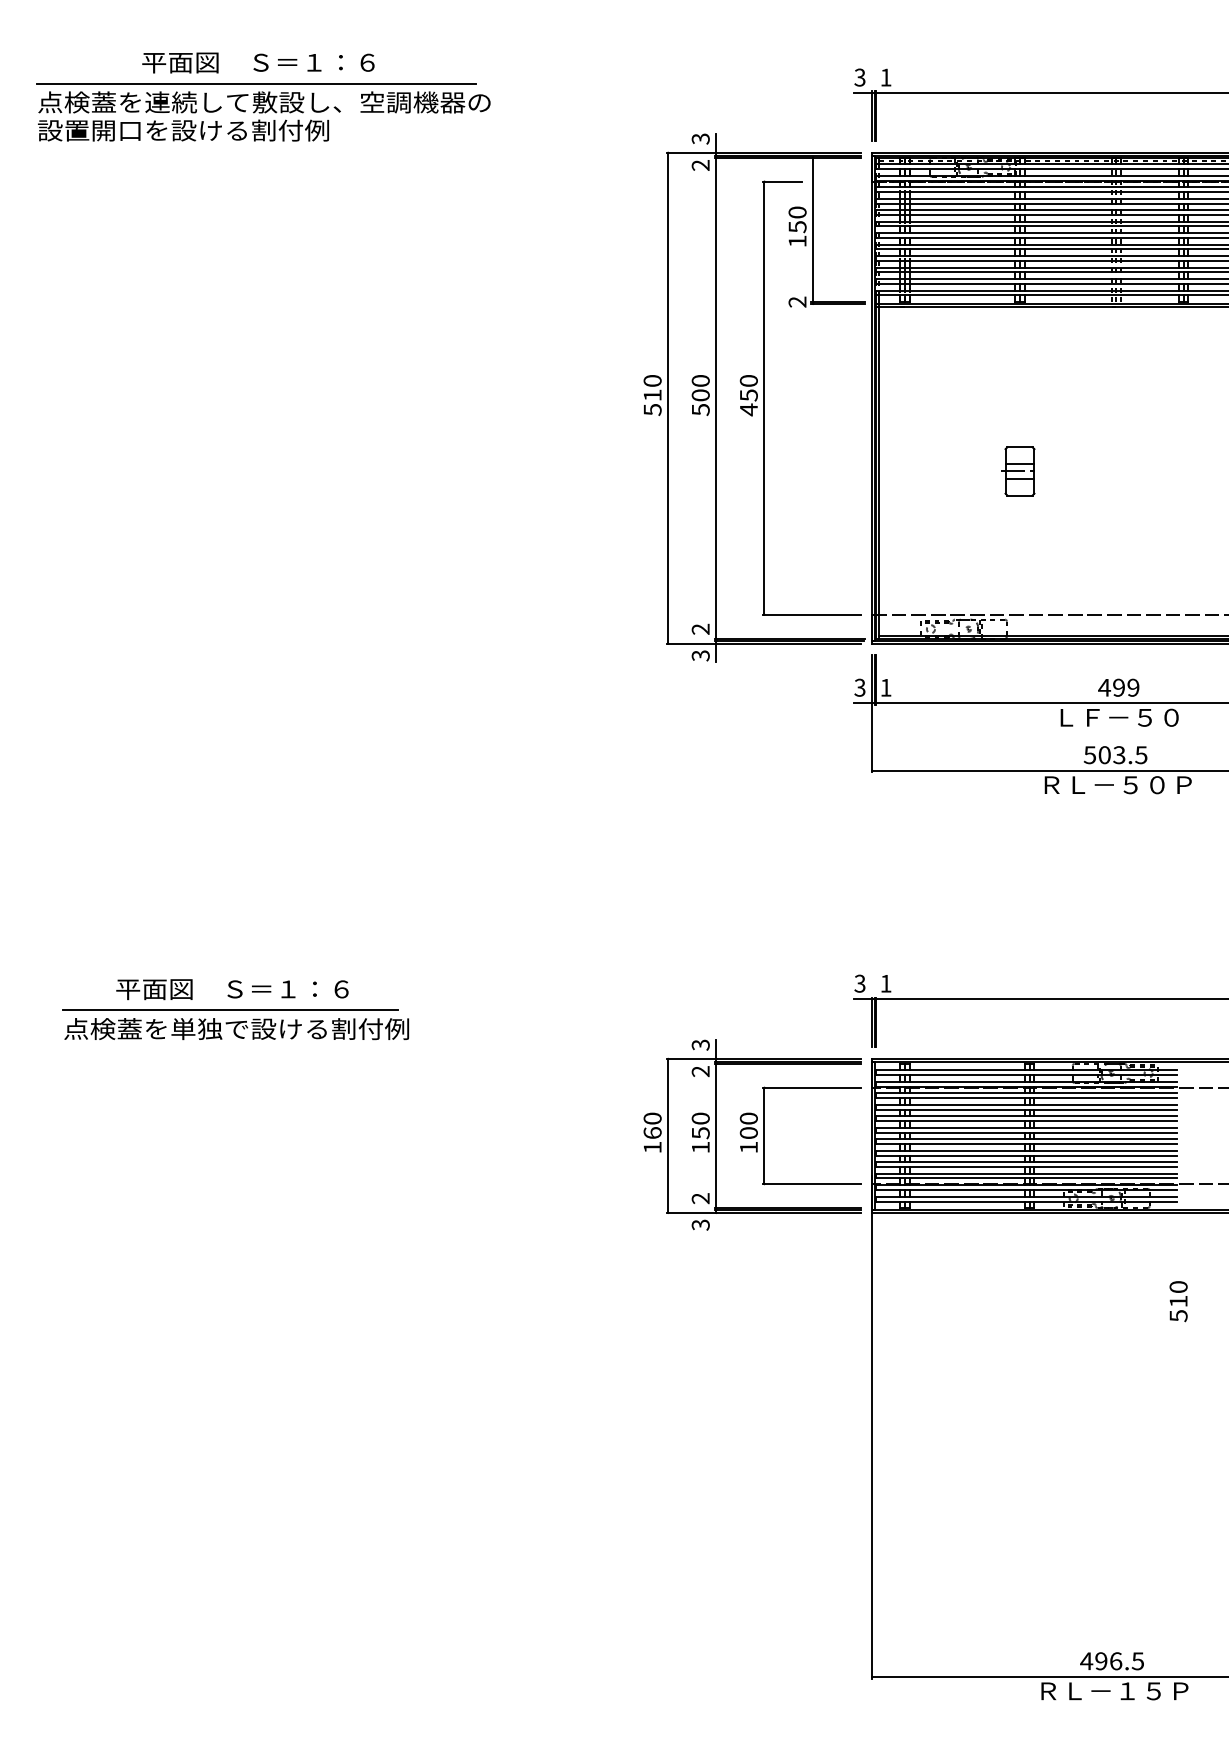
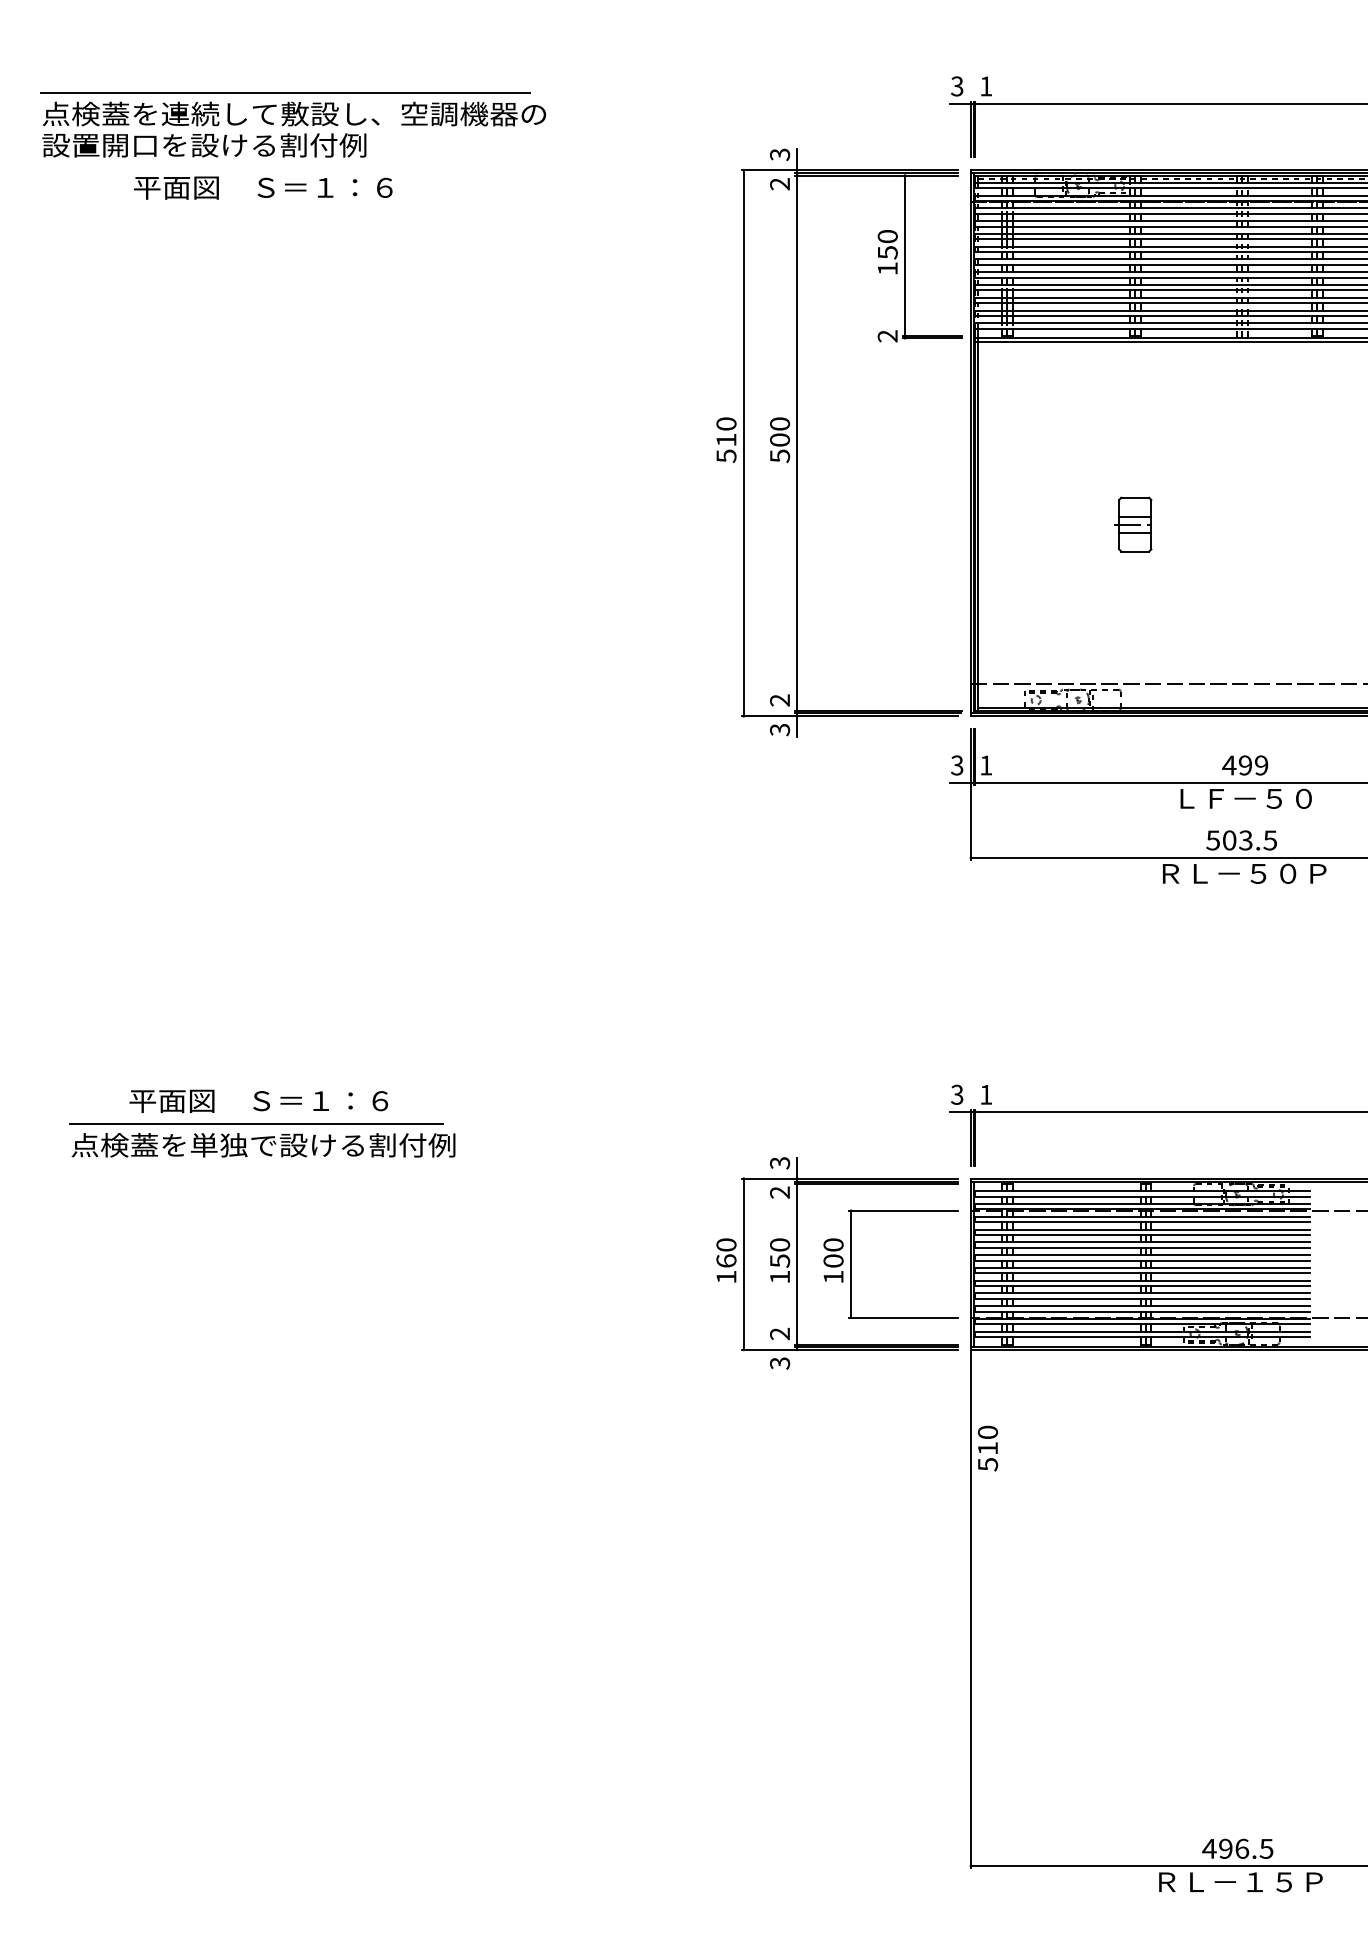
text: (258, 62) -> (263, 187), moved
part: (764, 397) -> (850, 442), removed
text: (1178, 1301) -> (987, 1448), moved

